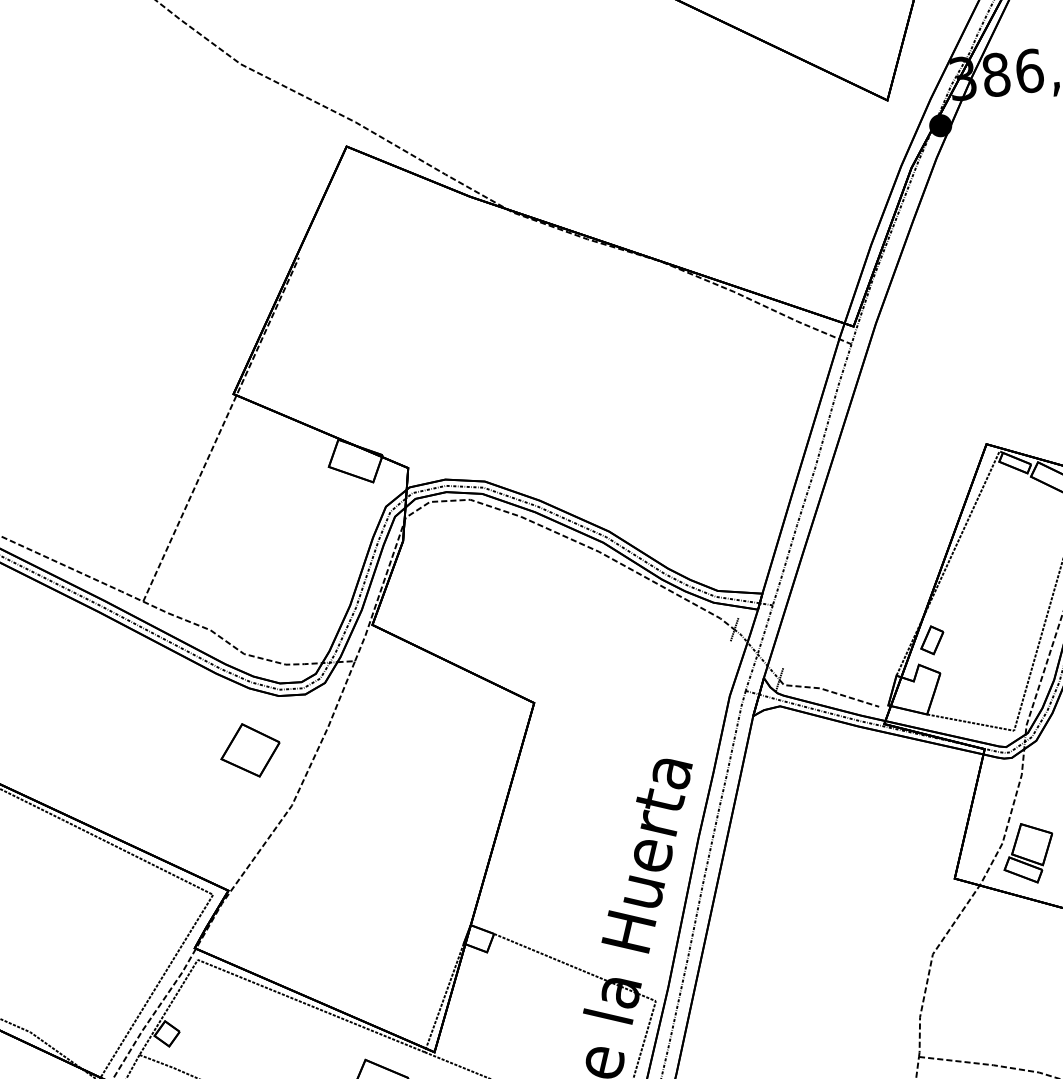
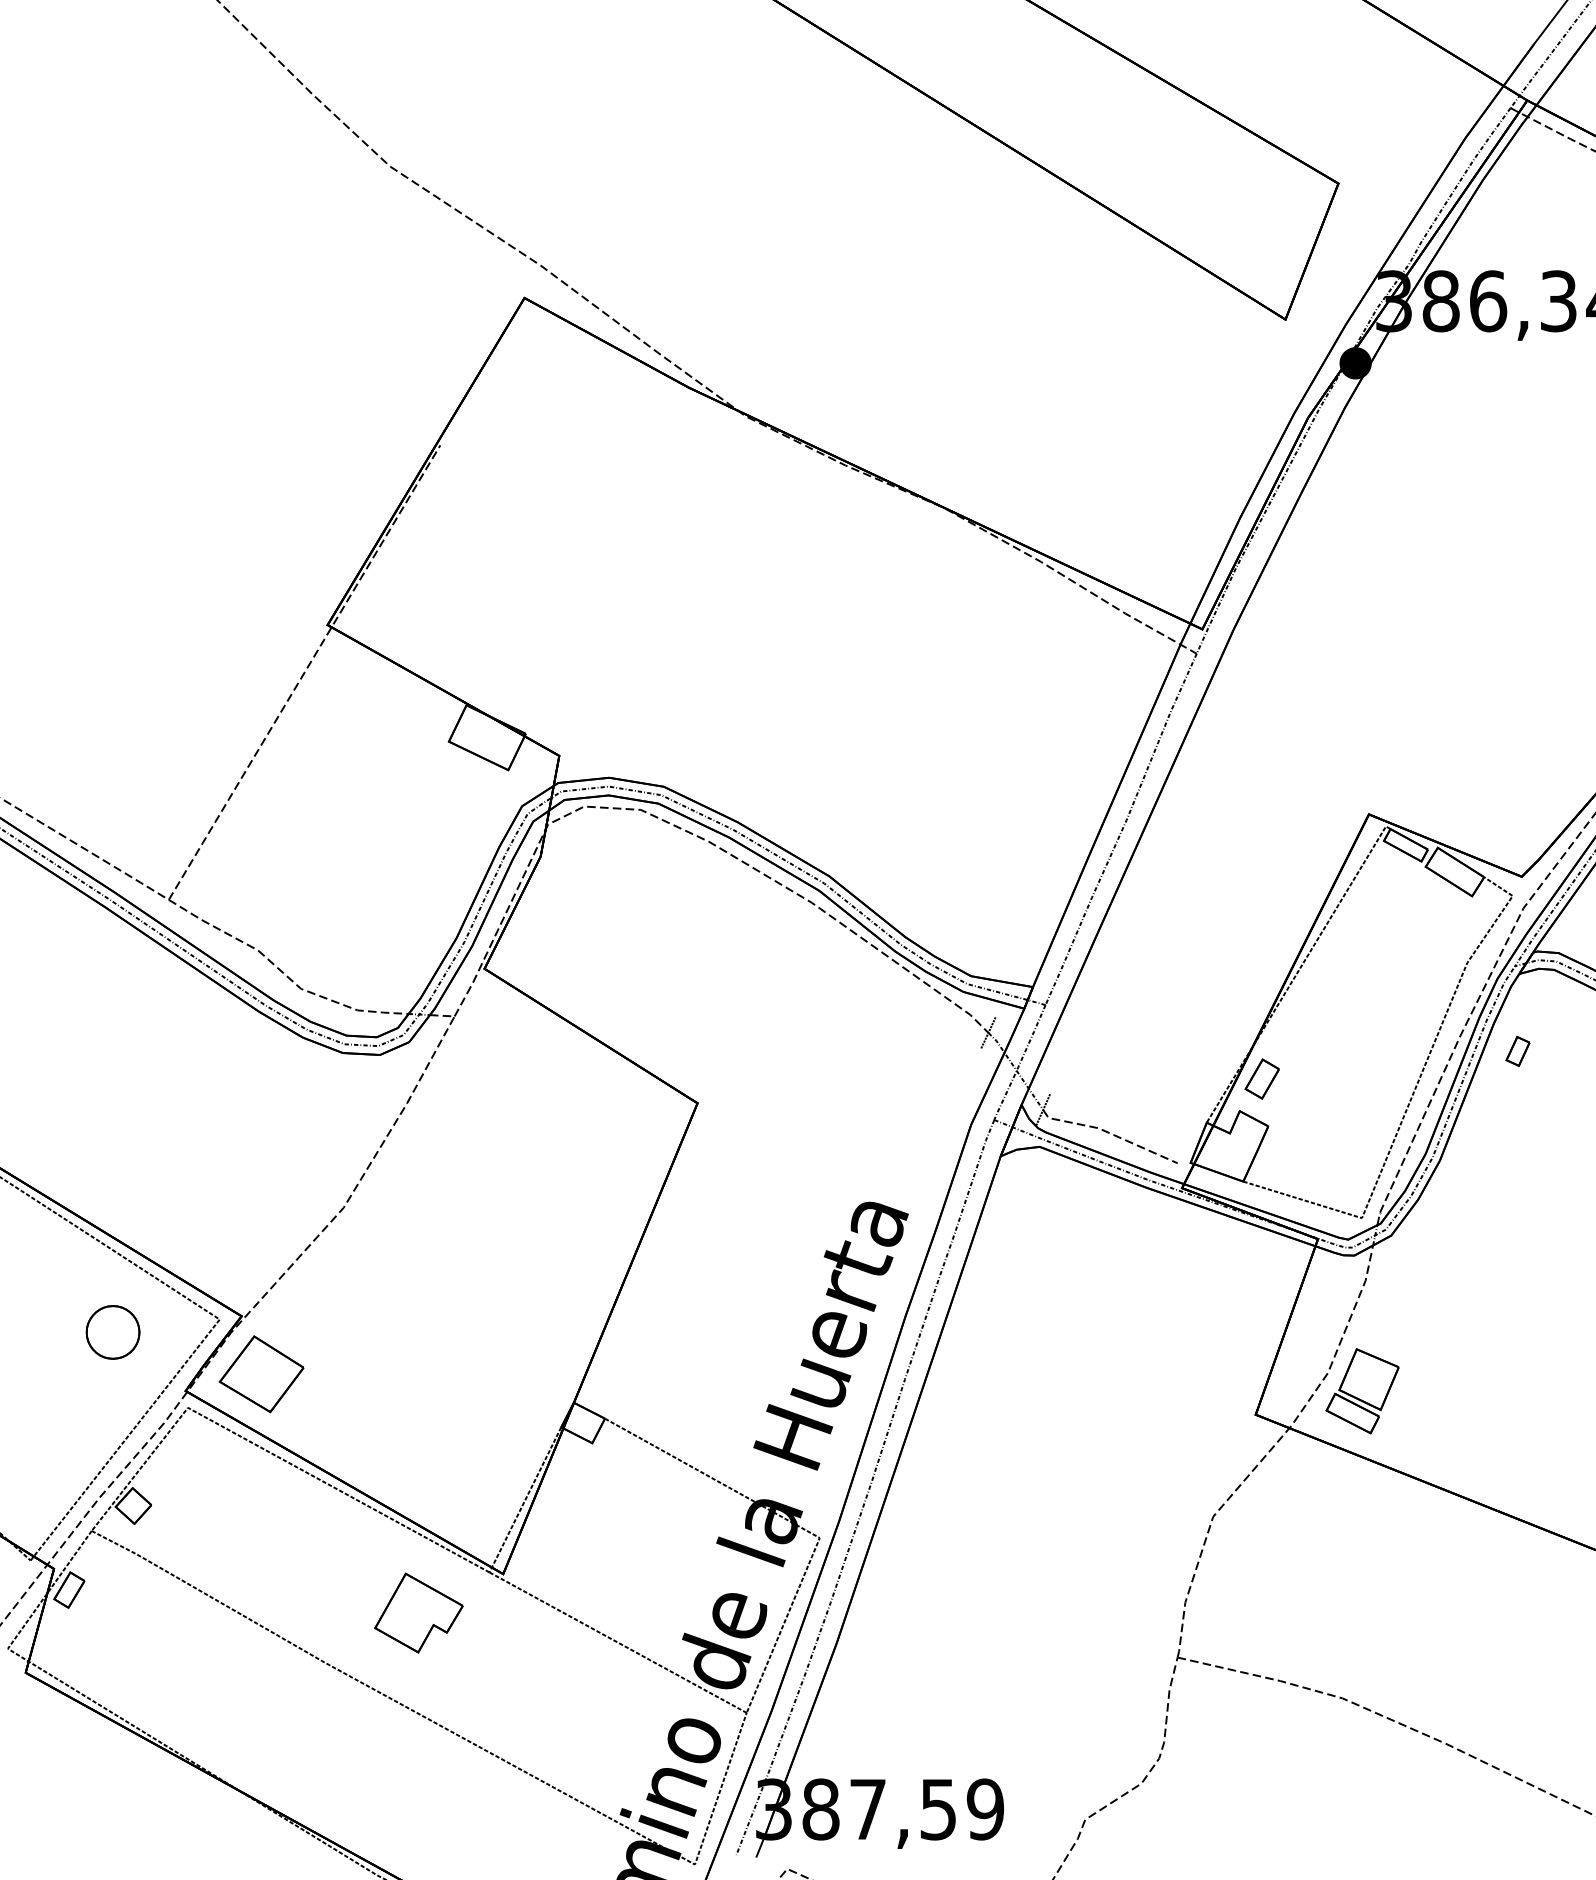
part: (250, 750) -> (261, 1374), moved
part: (138, 912) -> (112, 1332), added

